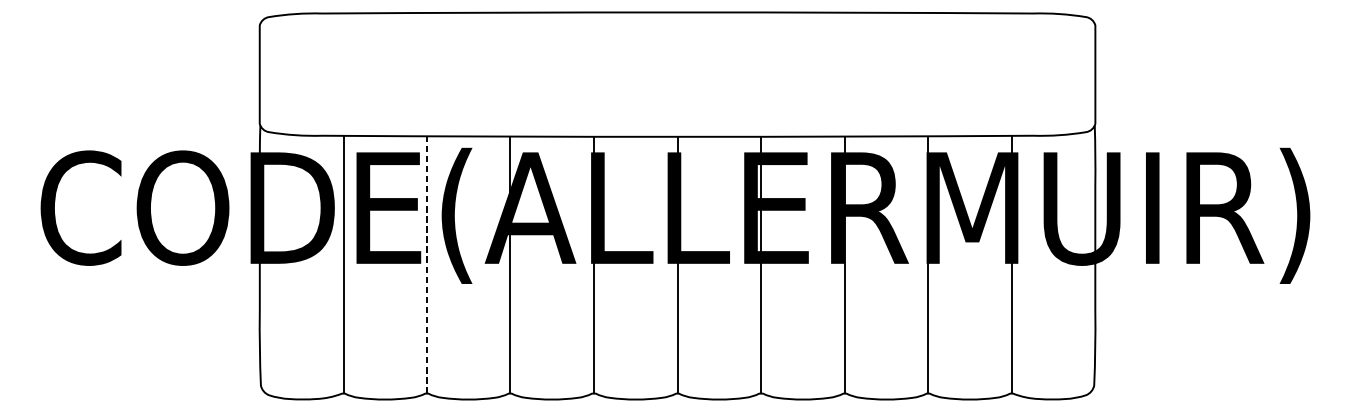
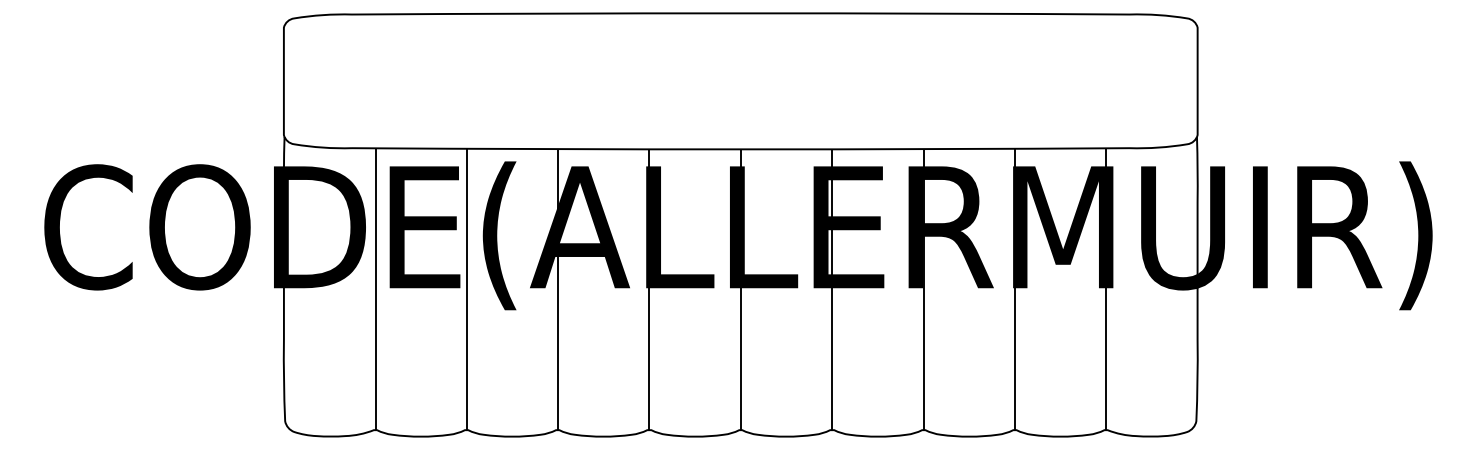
line: (426, 264) -> (466, 289), dashed -> solid

